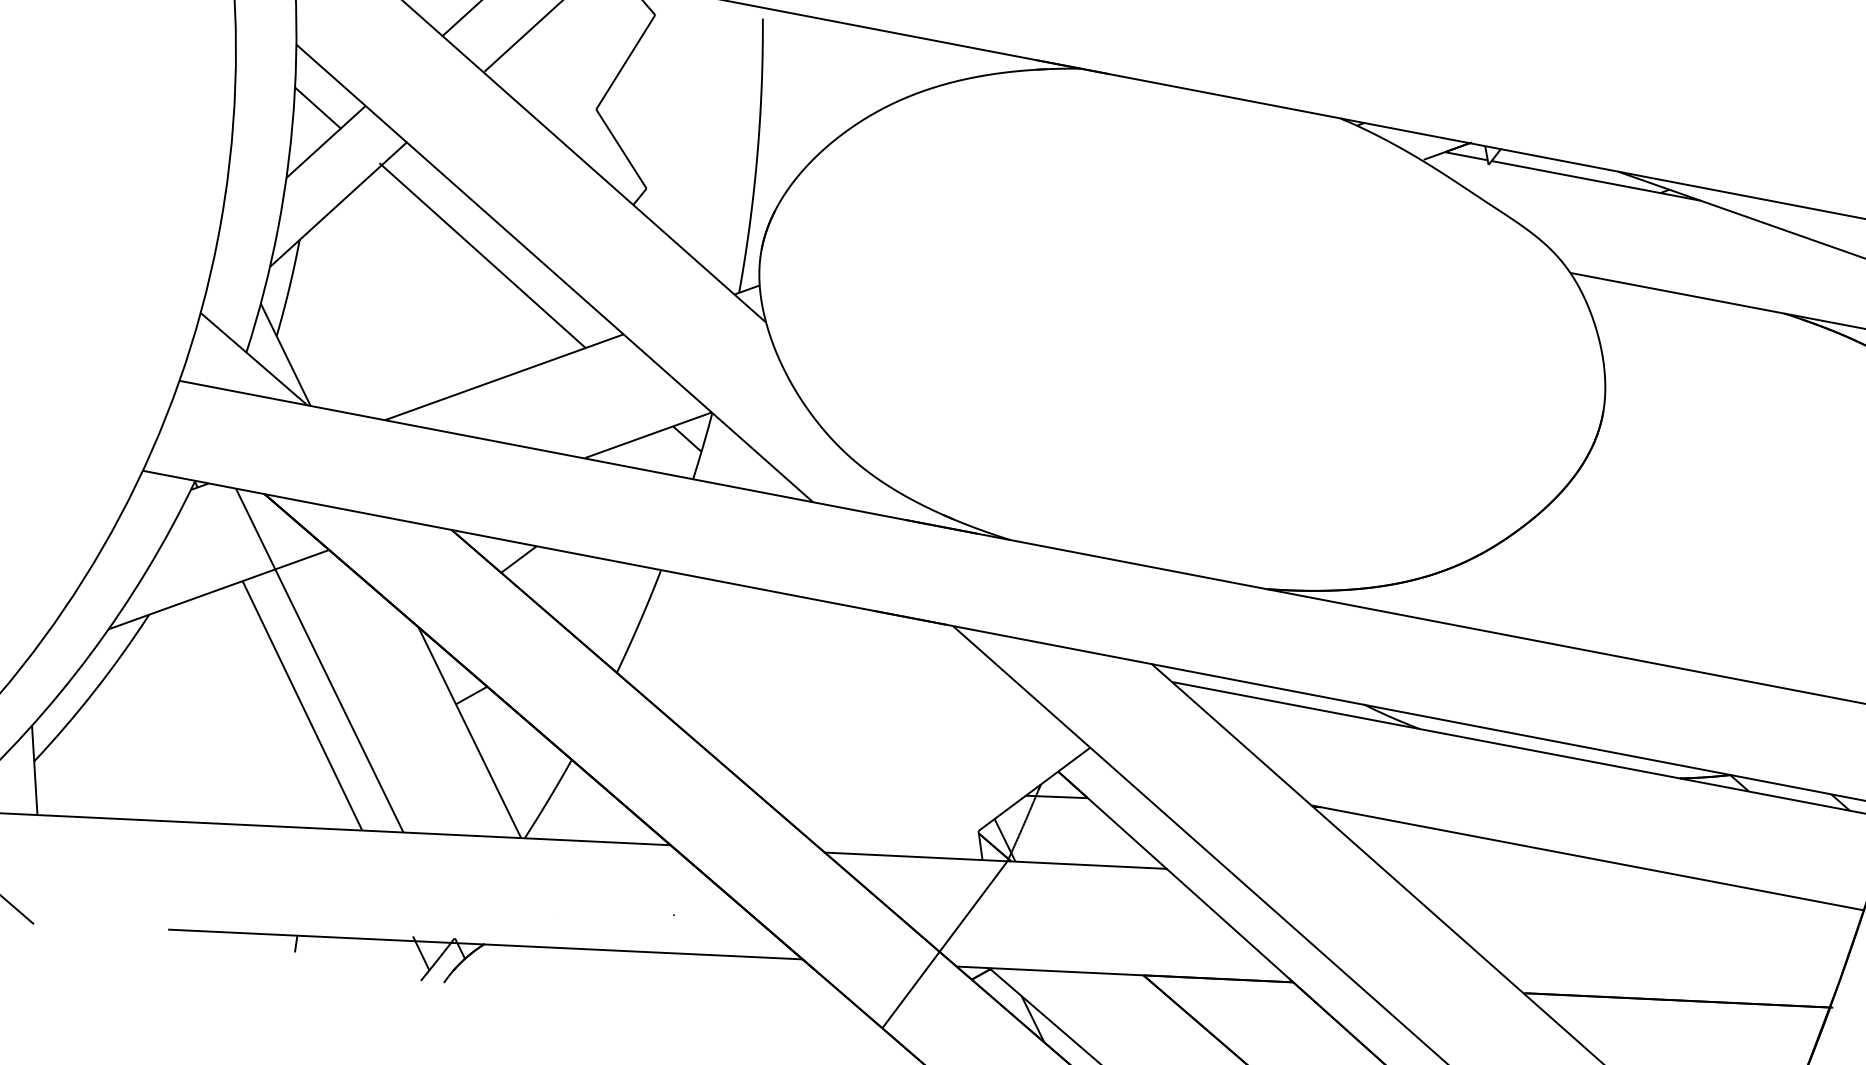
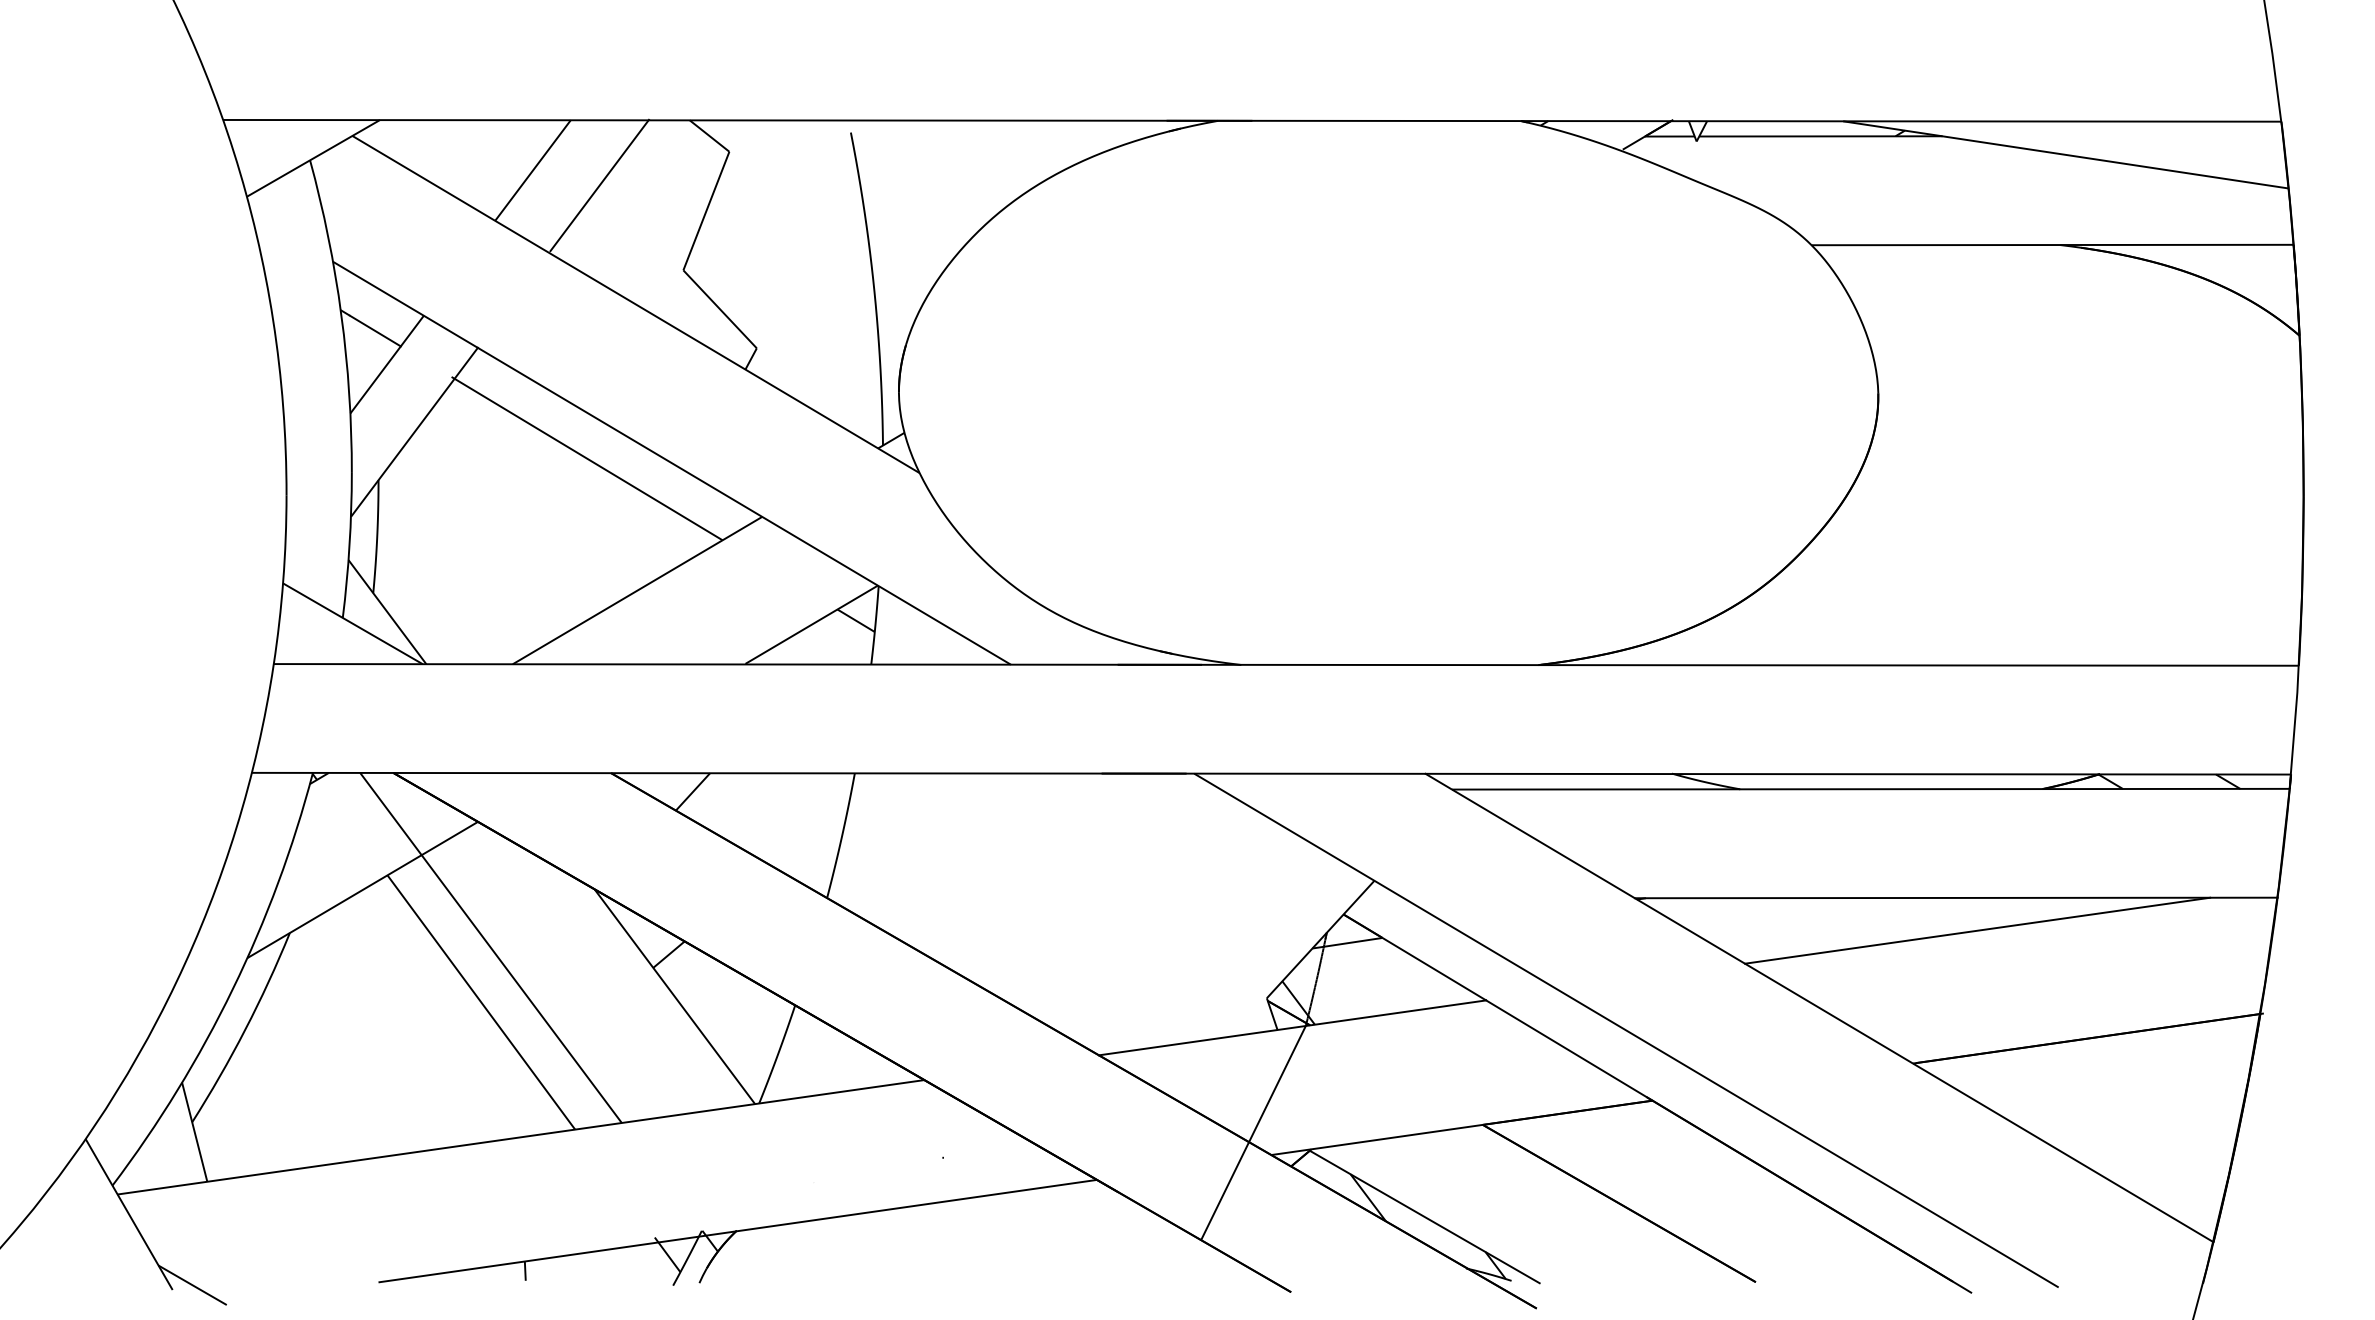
line: (1600, 889) -> (1977, 930), added

